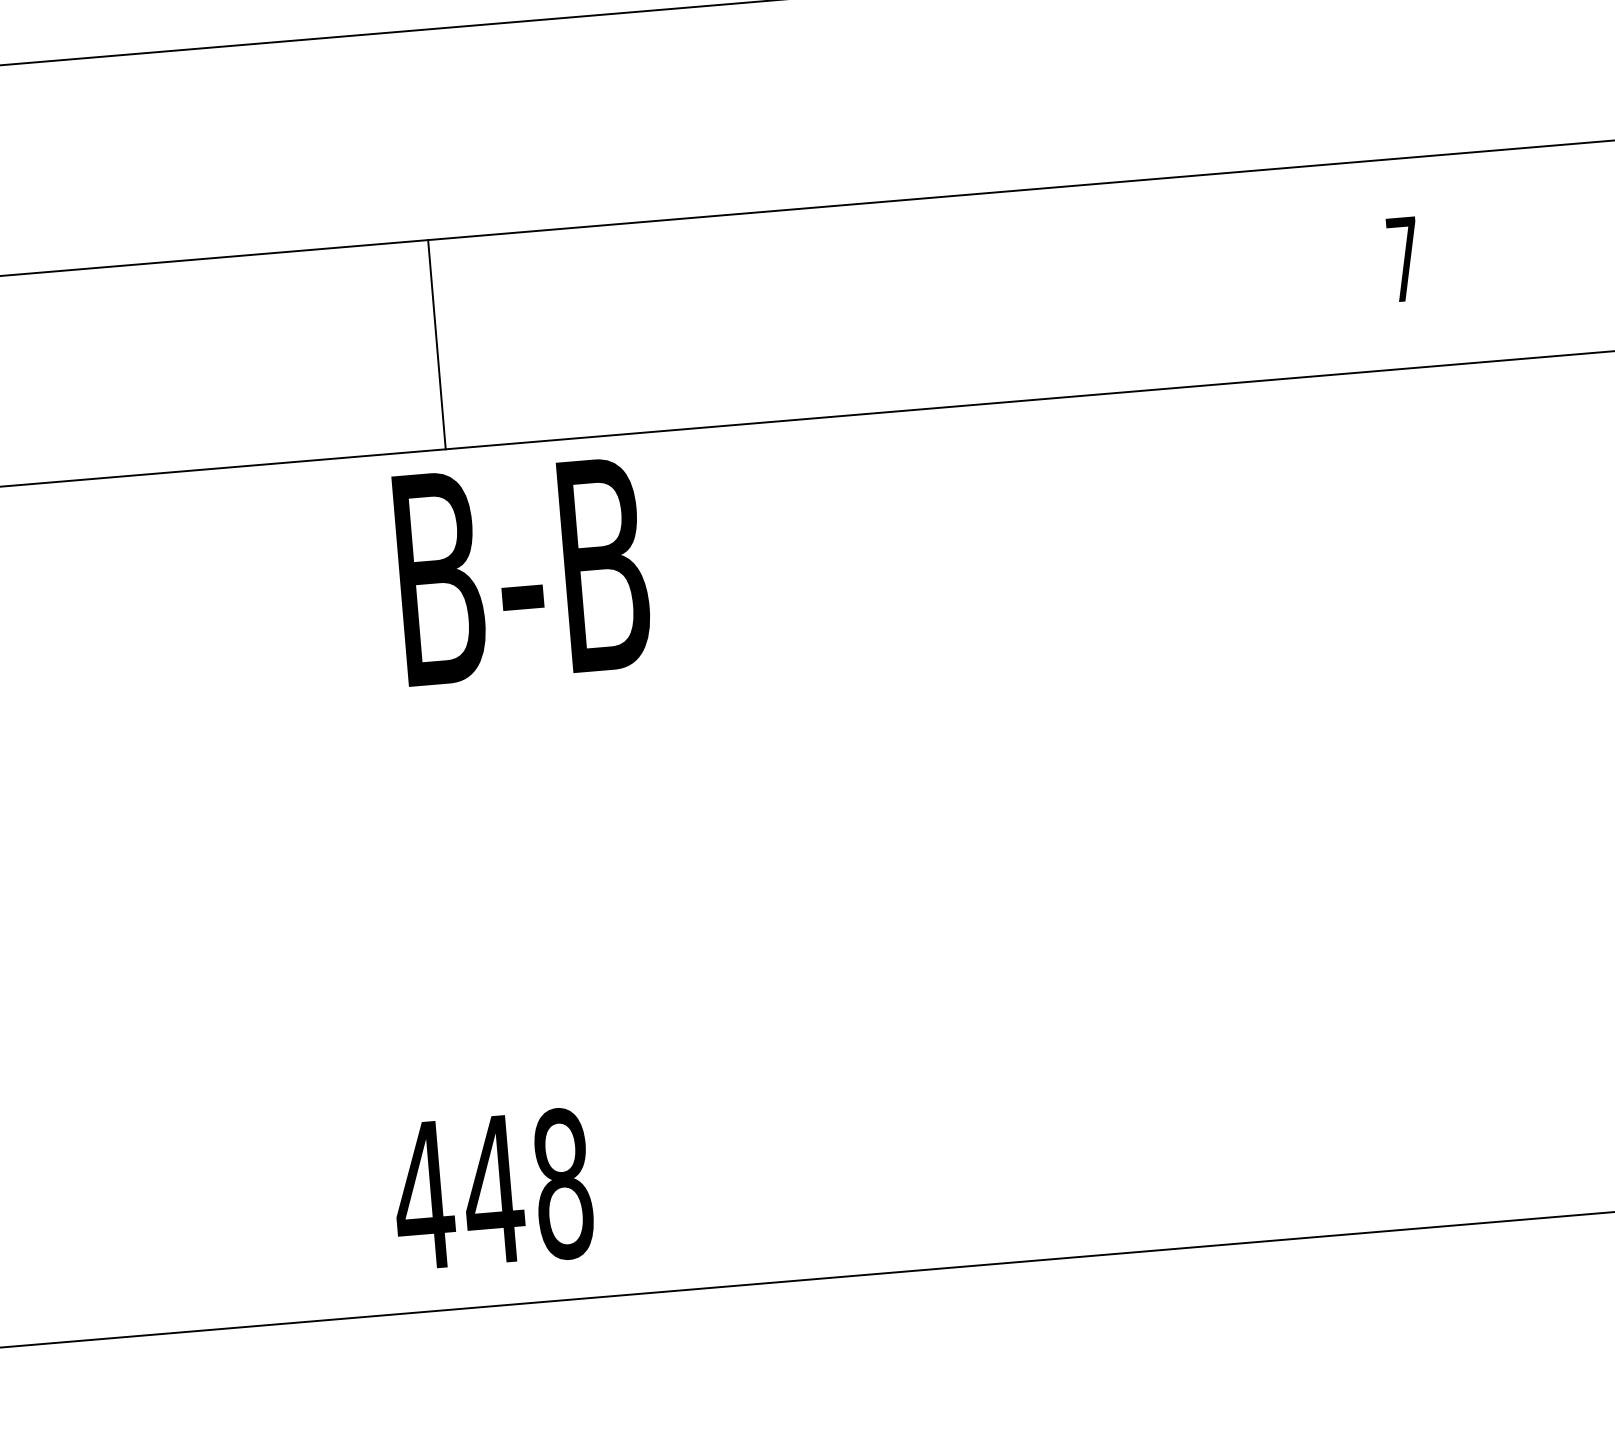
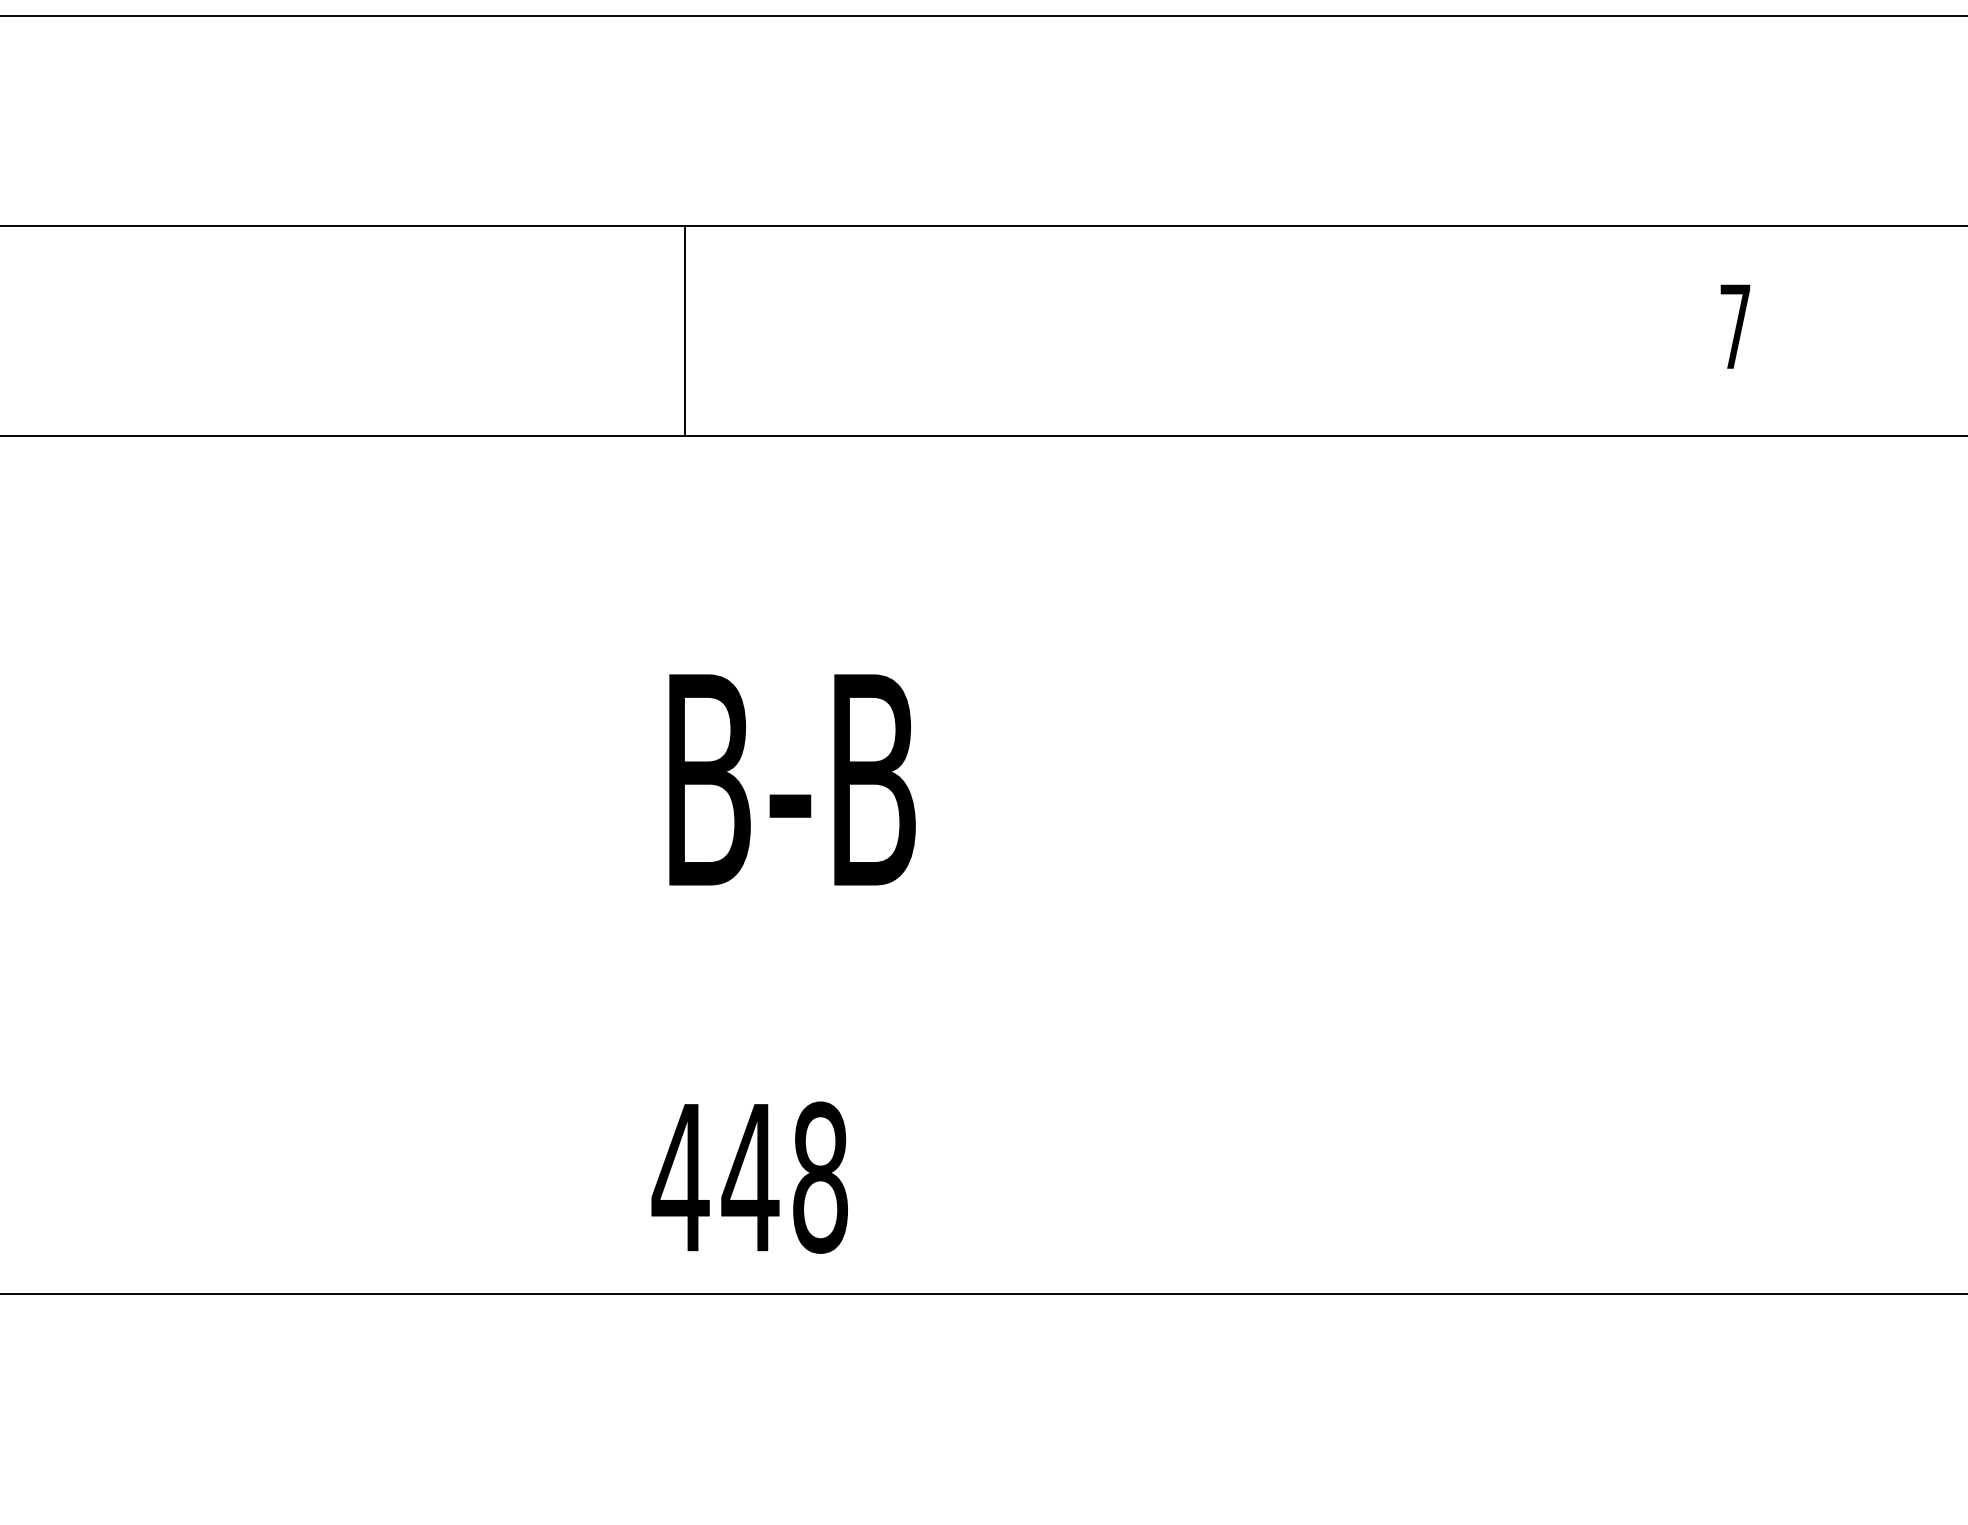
line: (436, 344) -> (684, 330), moved
text: (522, 571) -> (792, 779), moved

